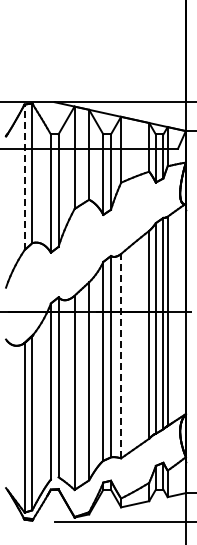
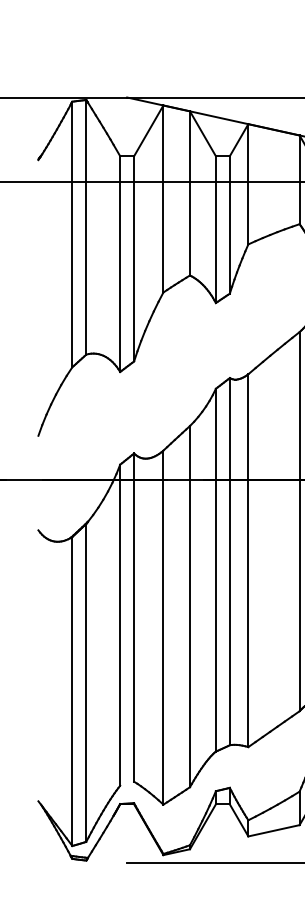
line: (24, 177) -> (72, 234), dashed -> solid
line: (121, 355) -> (249, 559), dashed -> solid

